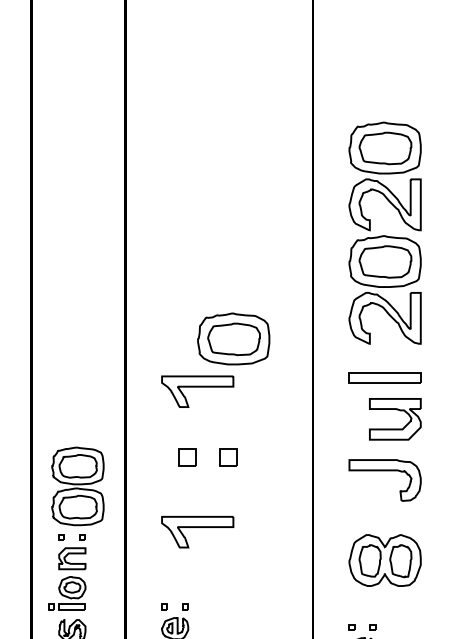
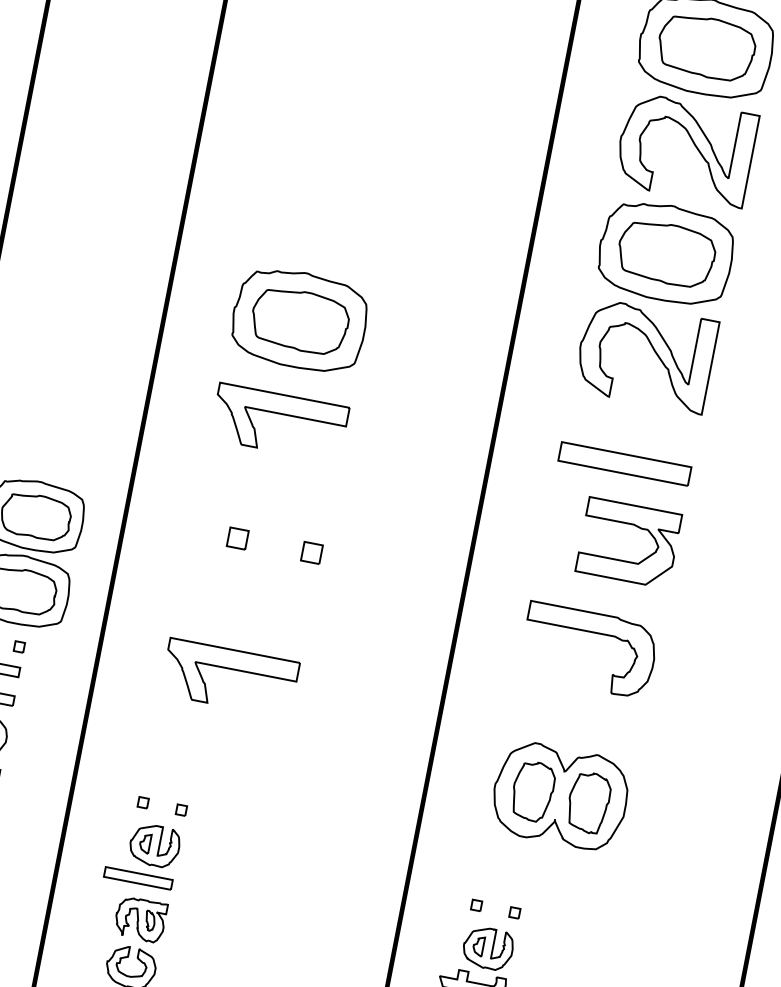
part: (233, 338) -> (299, 319), moved
part: (187, 456) -> (238, 537), size x0.62
part: (227, 456) -> (310, 551), size x0.62

